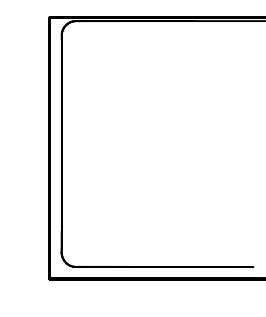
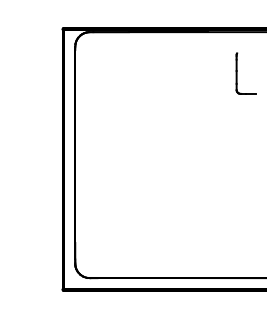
part: (223, 62) -> (237, 73), added

